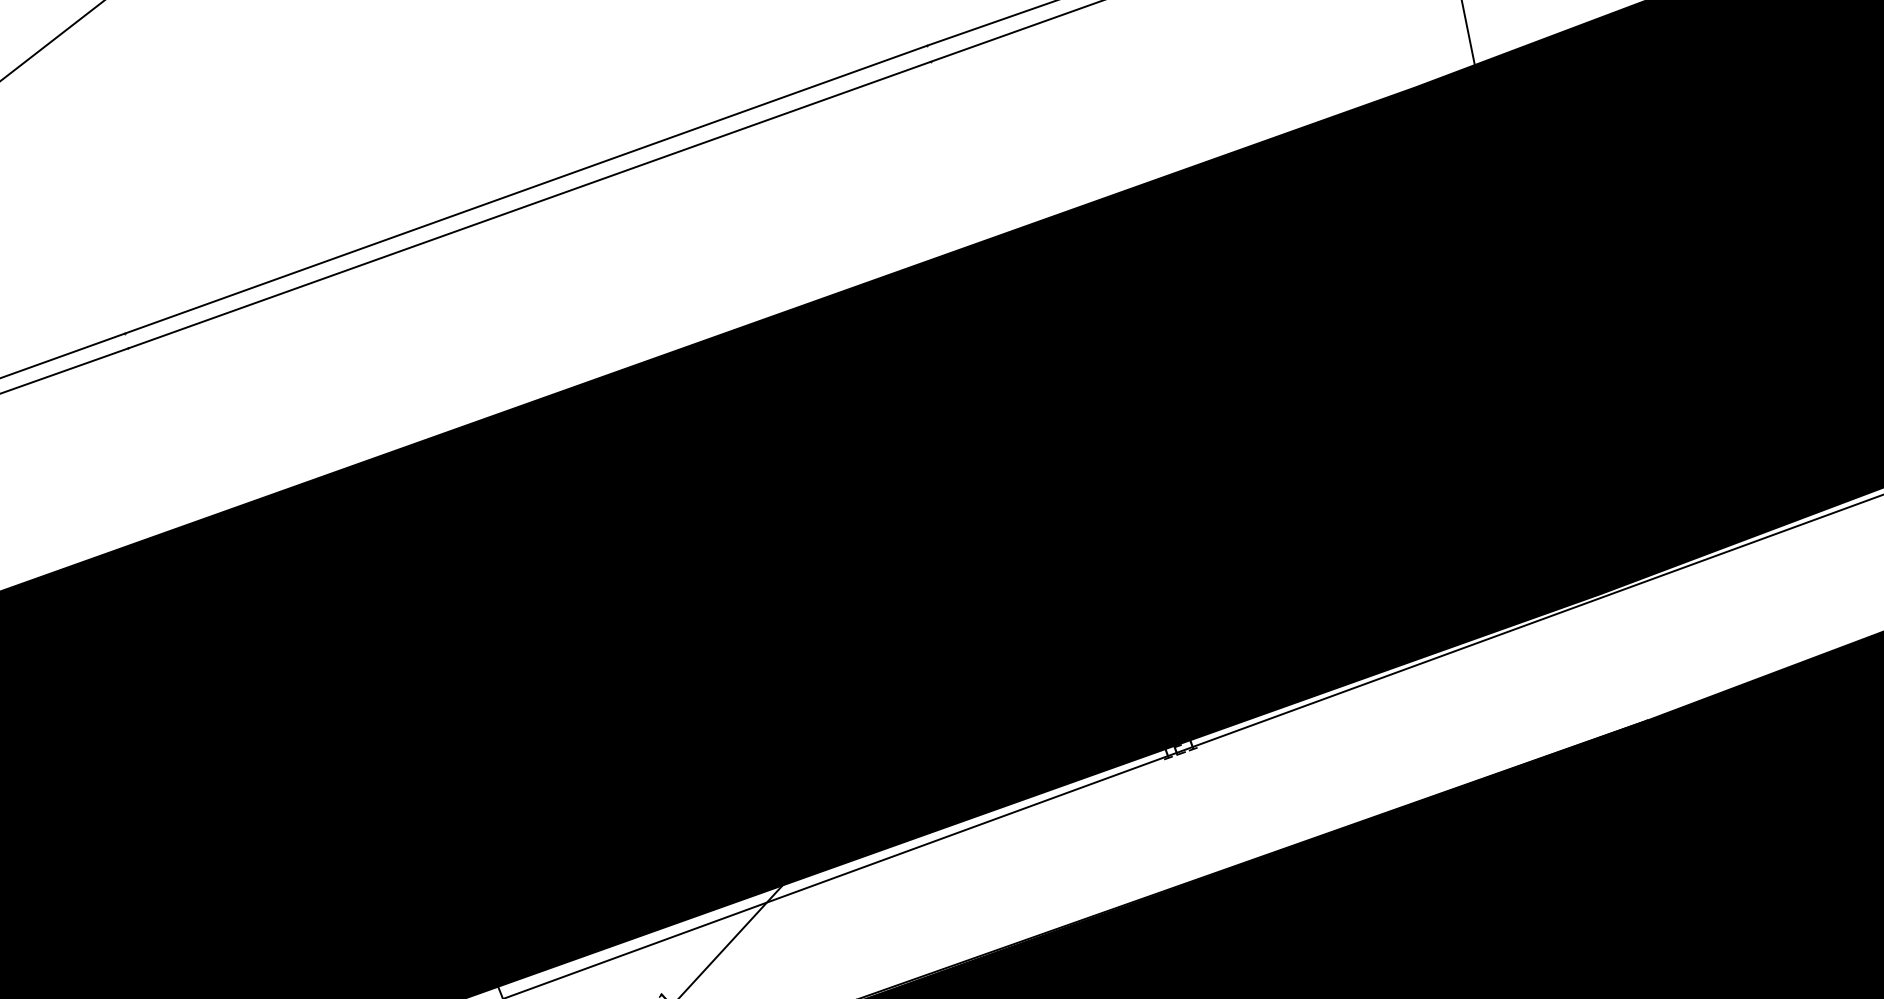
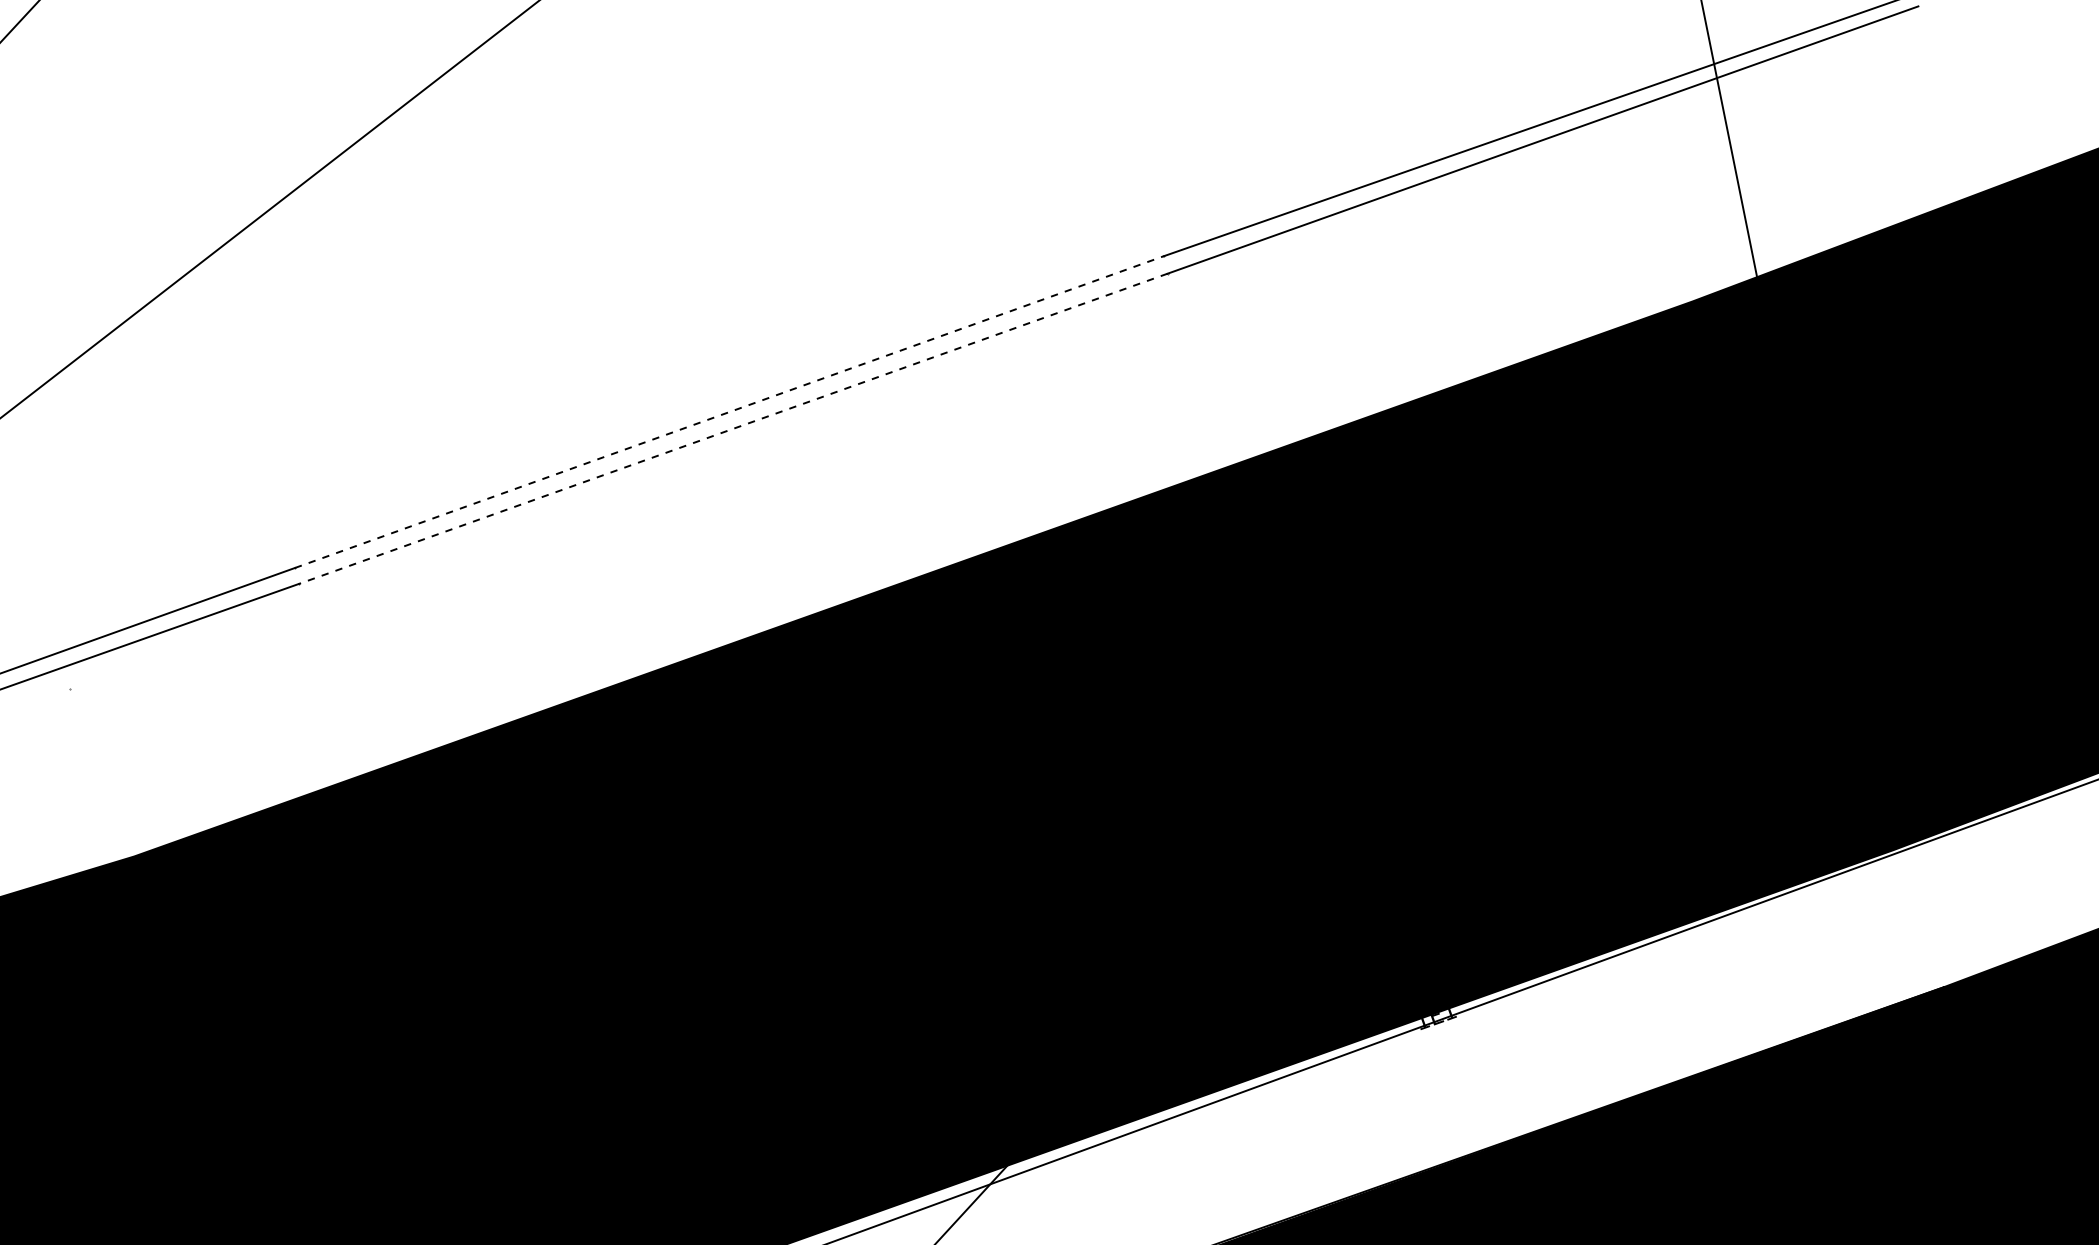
line: (526, 190) -> (729, 412), solid -> dashed
line: (528, 205) -> (732, 429), solid -> dashed

